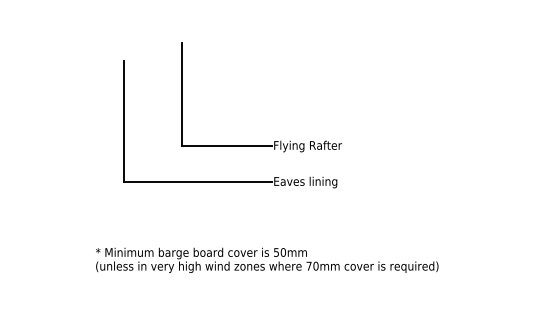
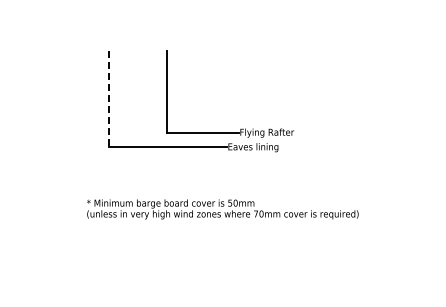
line: (124, 121) -> (109, 99), solid -> dashed
part: (275, 140) -> (241, 128), moved

